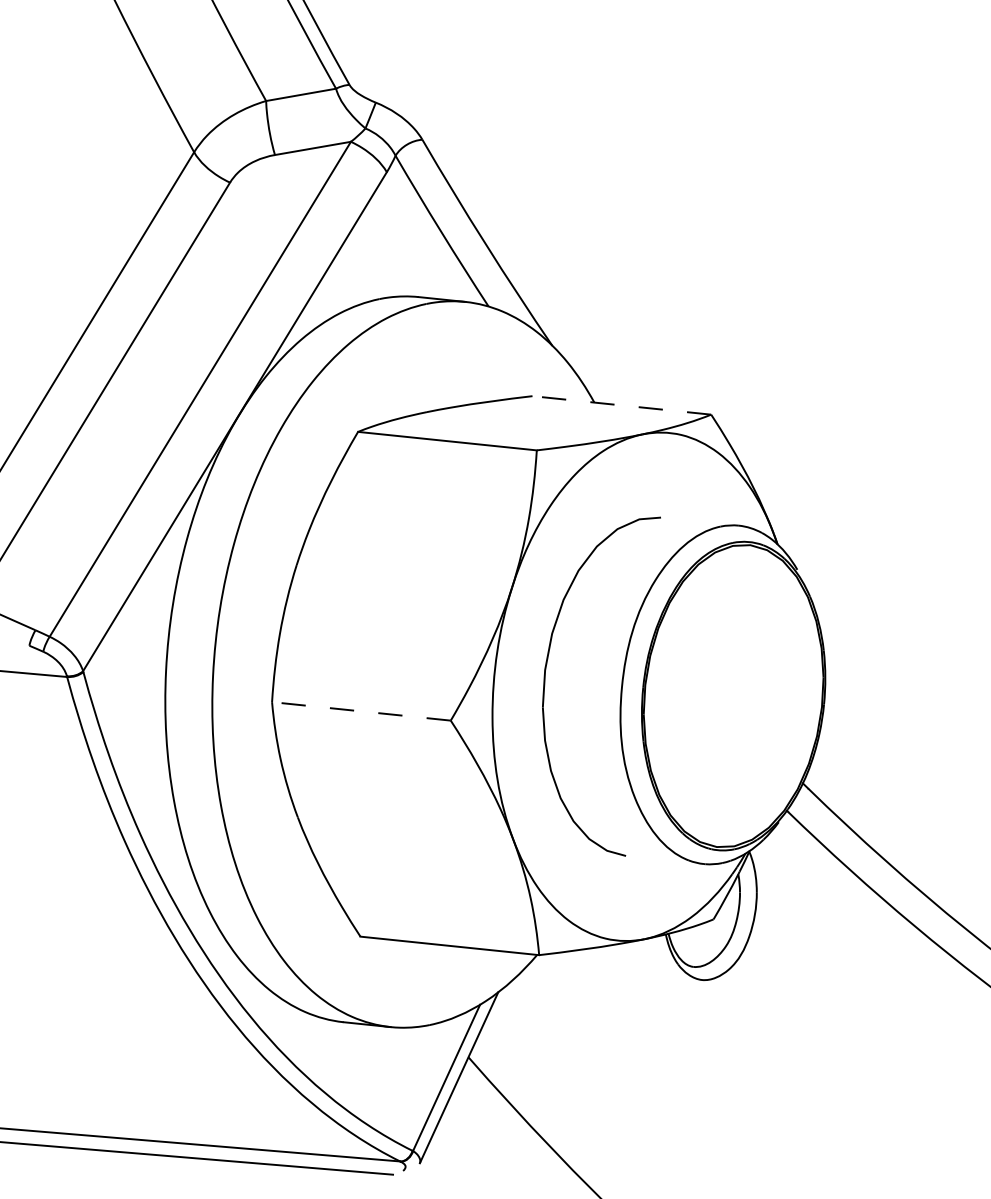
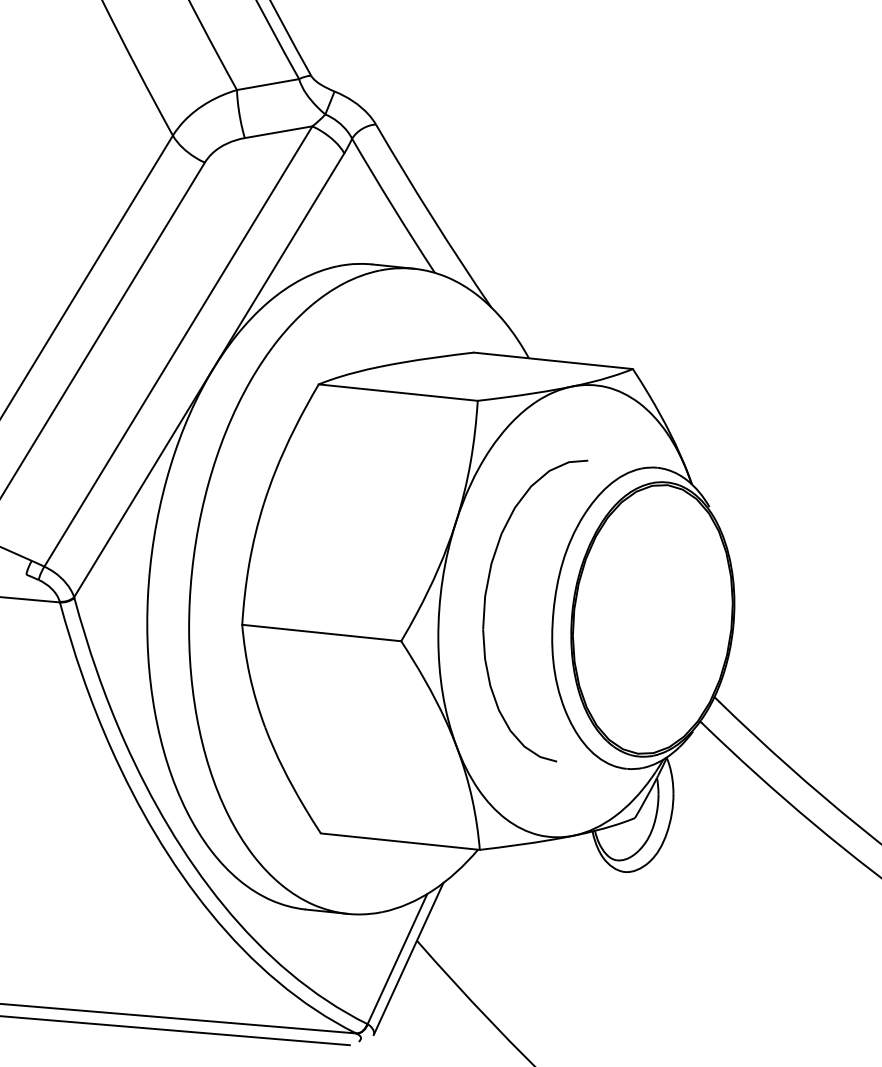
line: (621, 405) -> (553, 360), dashed -> solid
line: (361, 711) -> (321, 633), dashed -> solid

